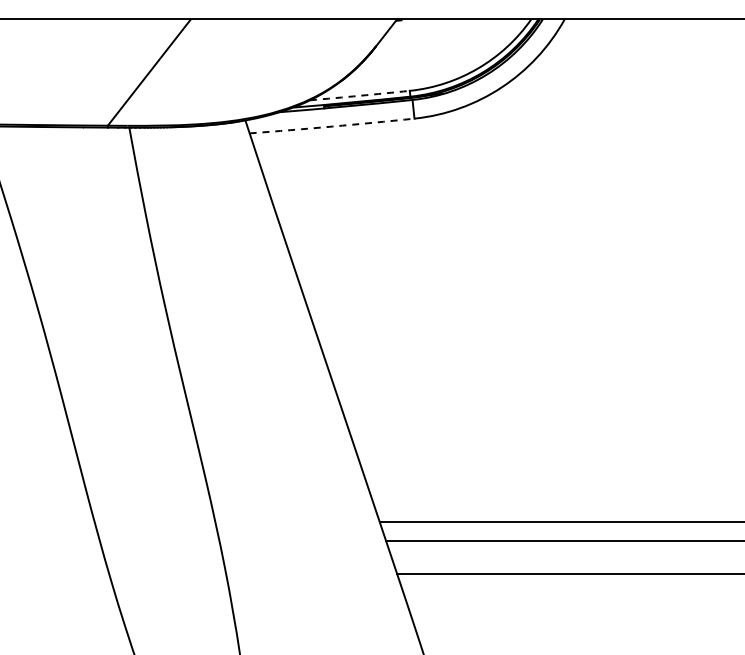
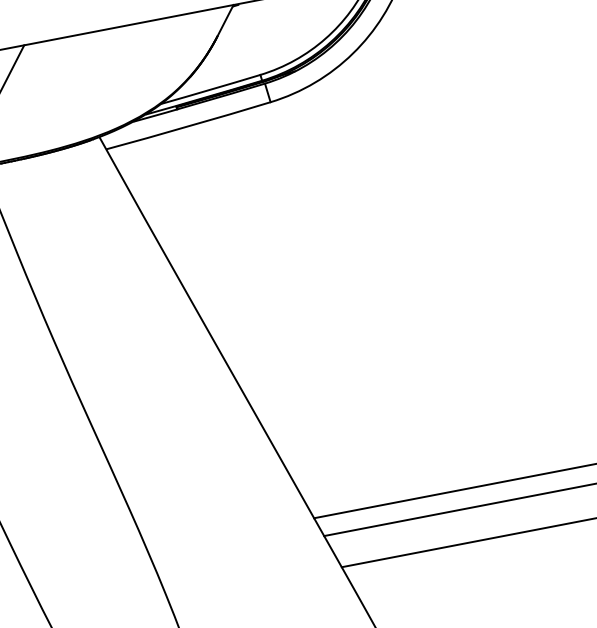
arc: (359, 95) -> (210, 89), dashed -> solid
arc: (332, 126) -> (188, 126), dashed -> solid

